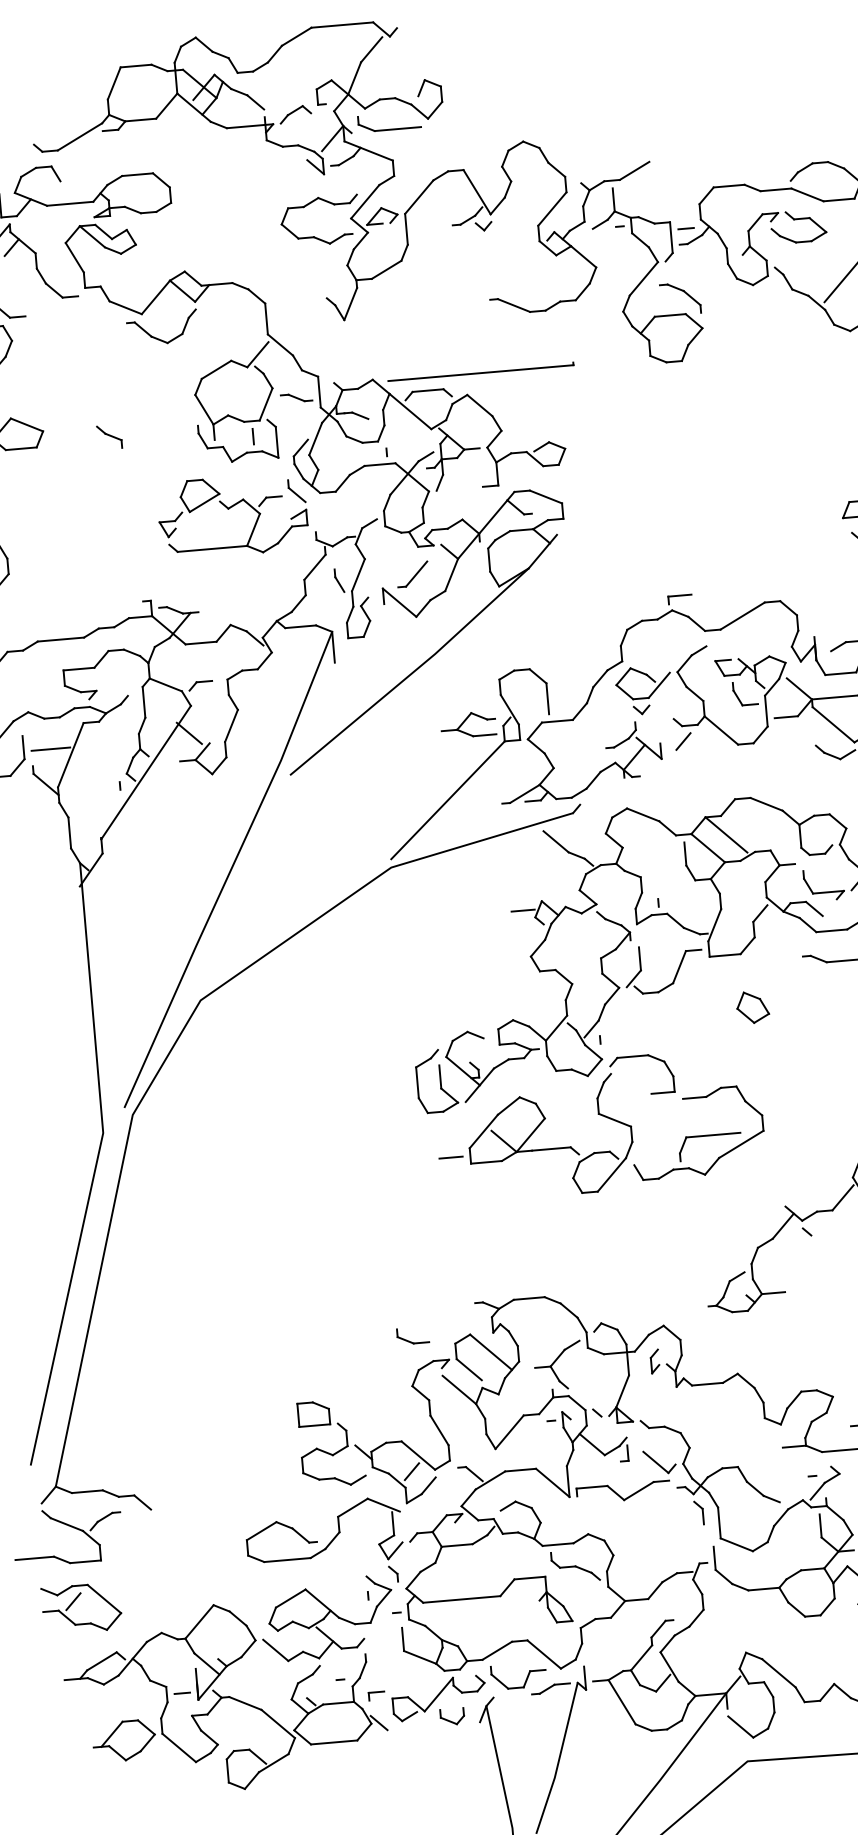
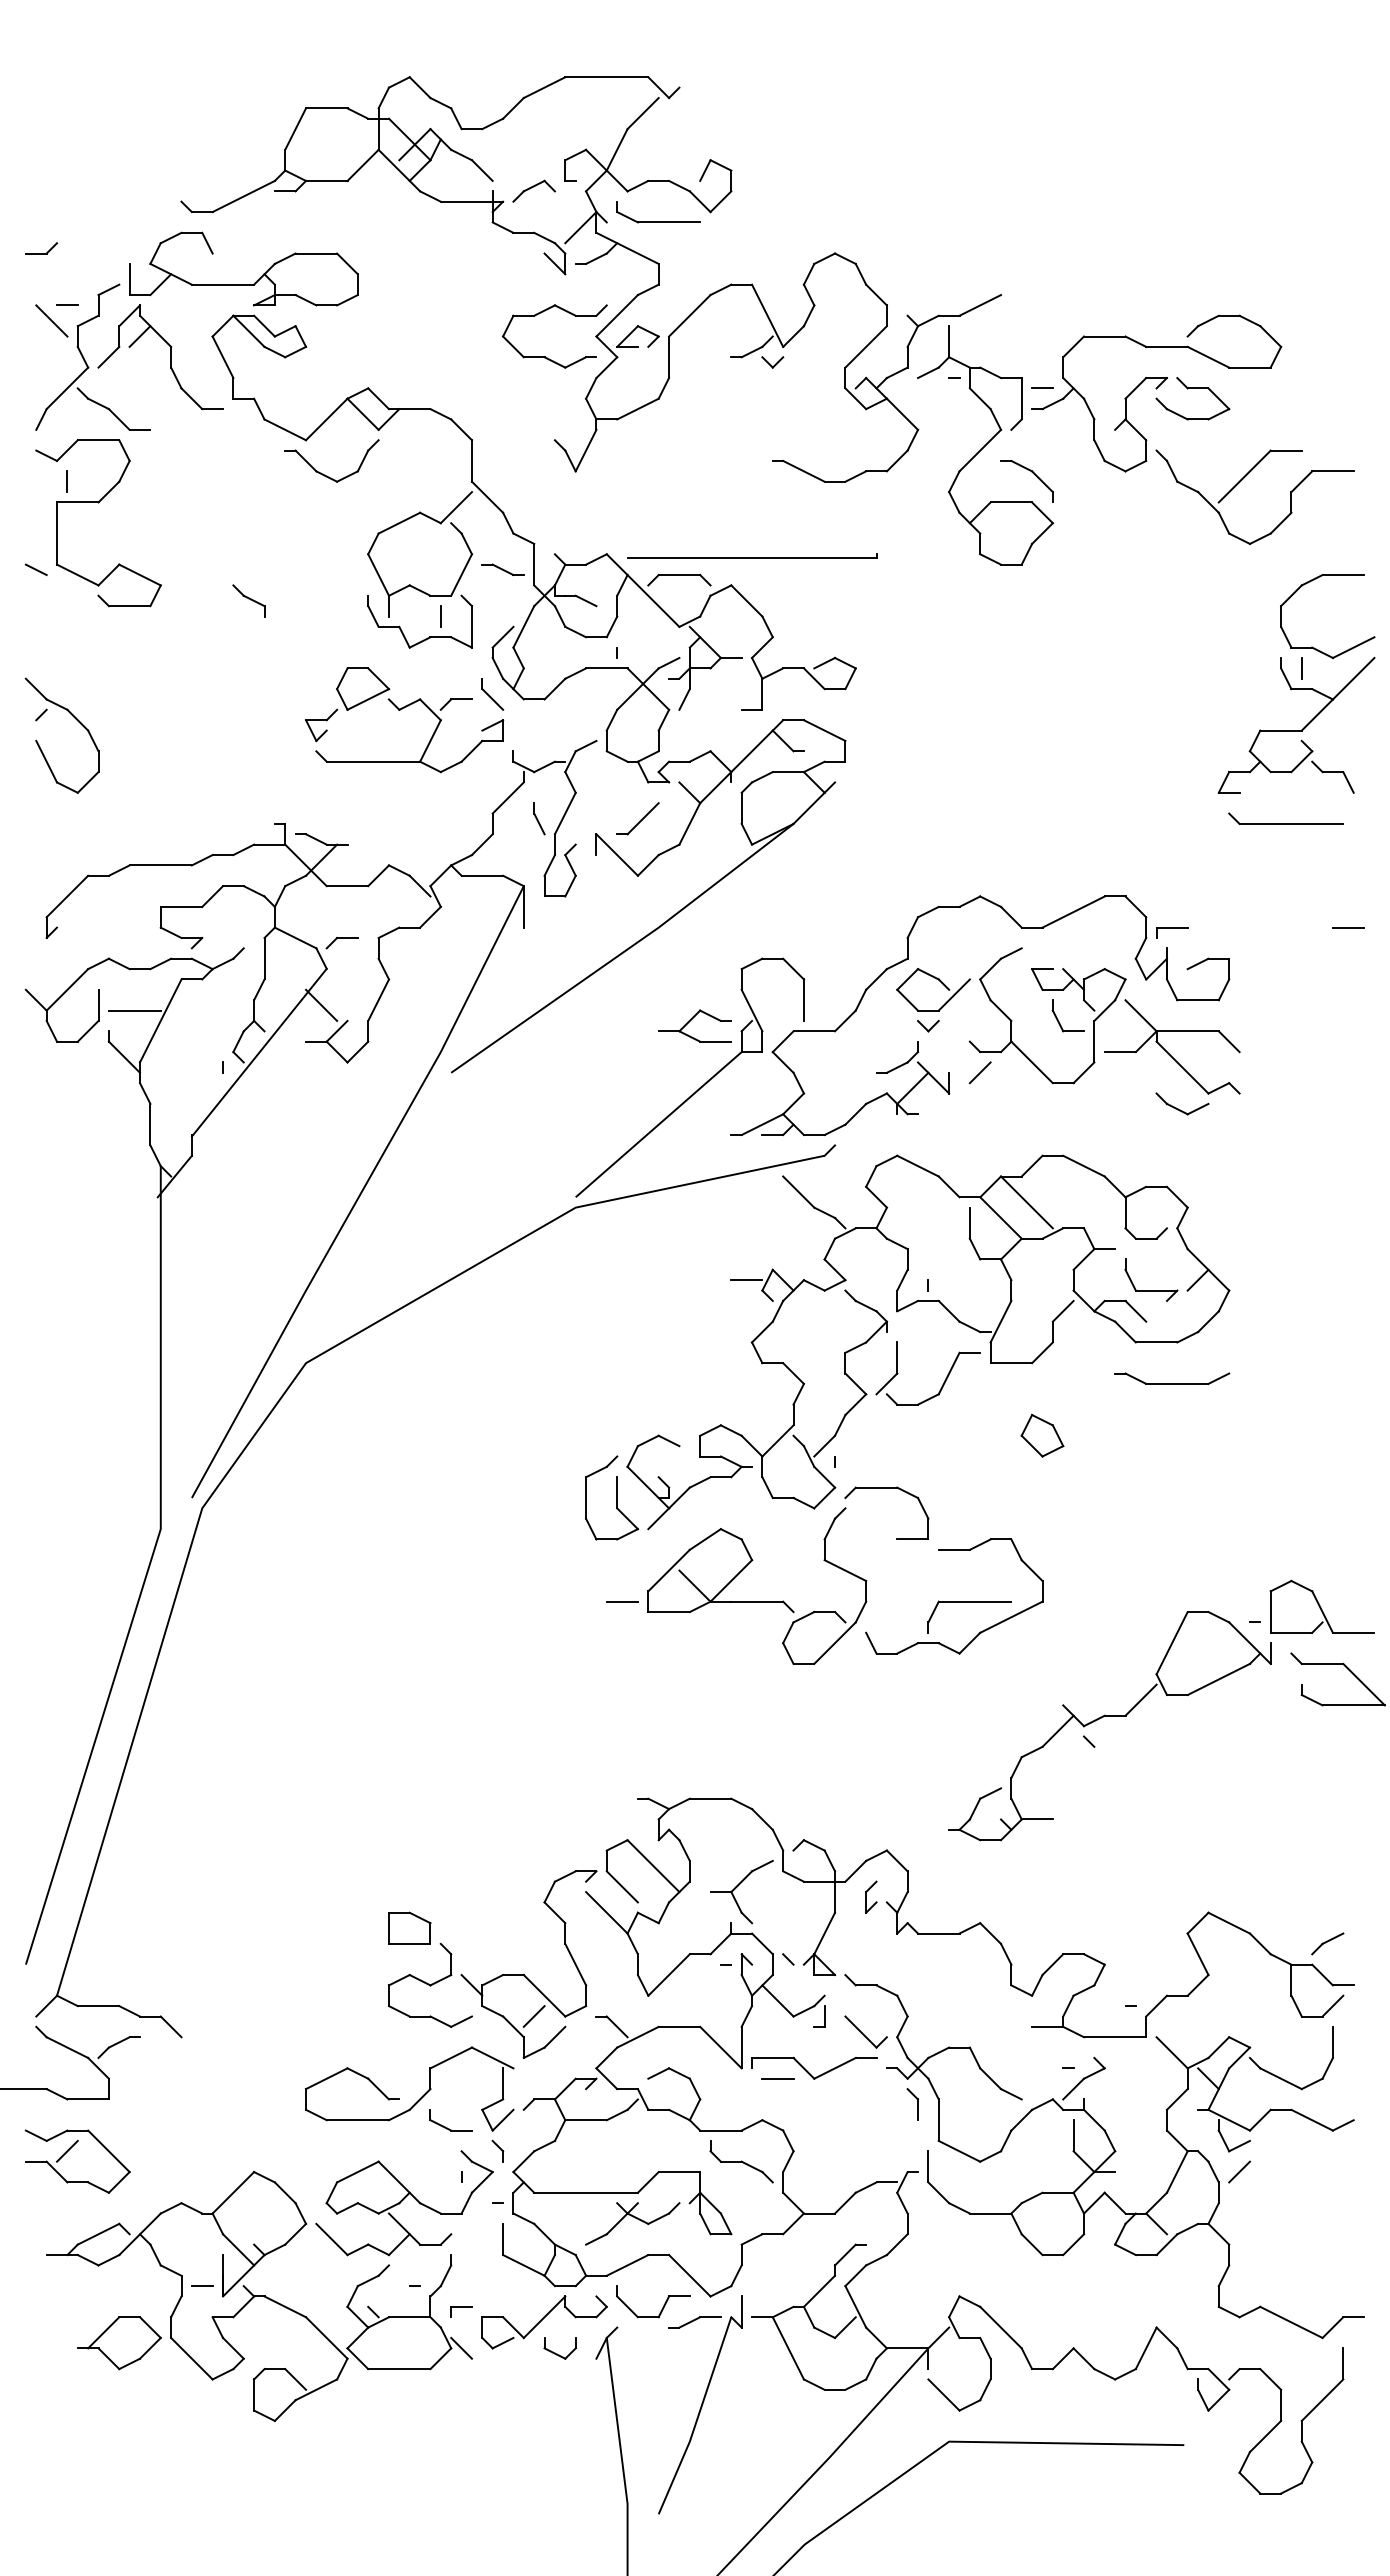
part: (680, 599) -> (1172, 932), moved
part: (410, 1341) -> (447, 2127), moved
line: (596, 1502) -> (777, 2078), added
part: (498, 1619) -> (632, 2223), added

